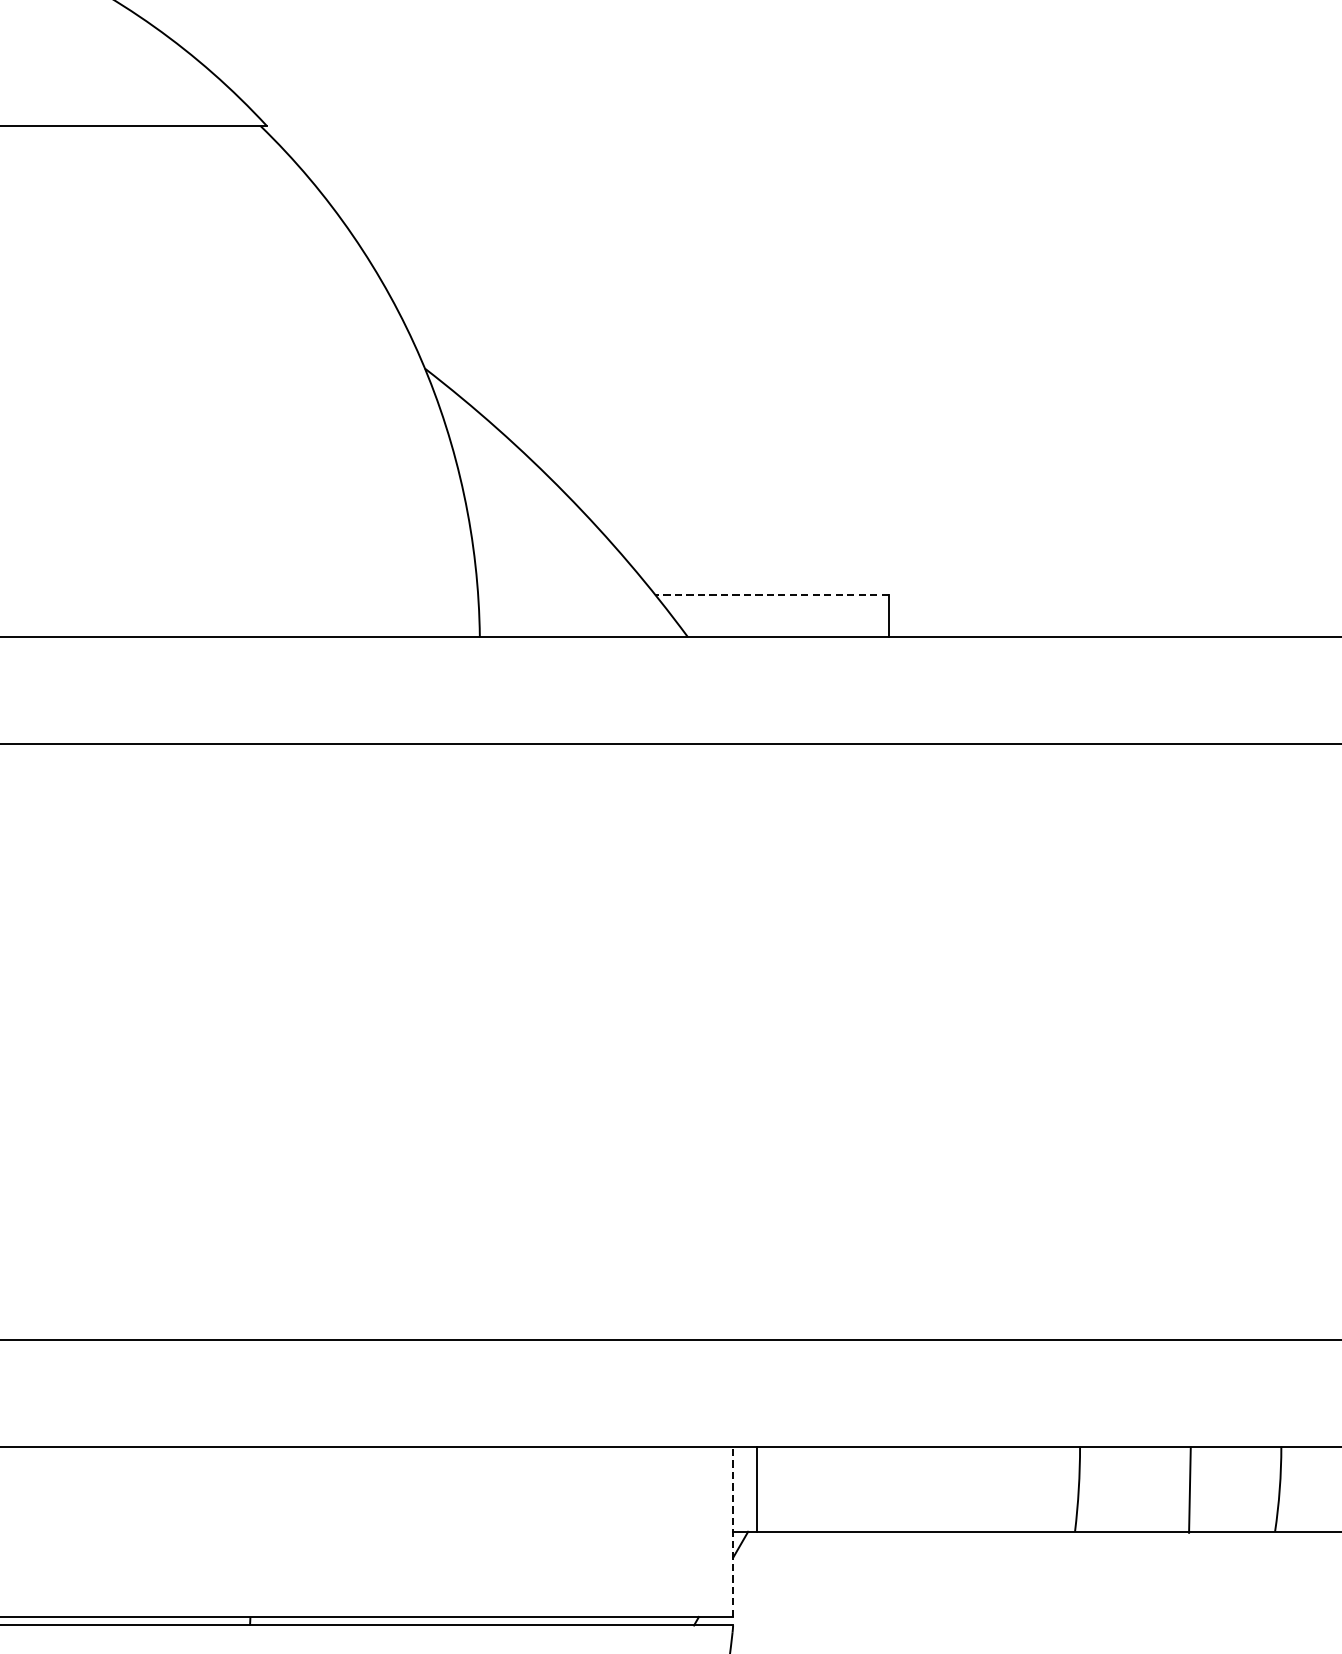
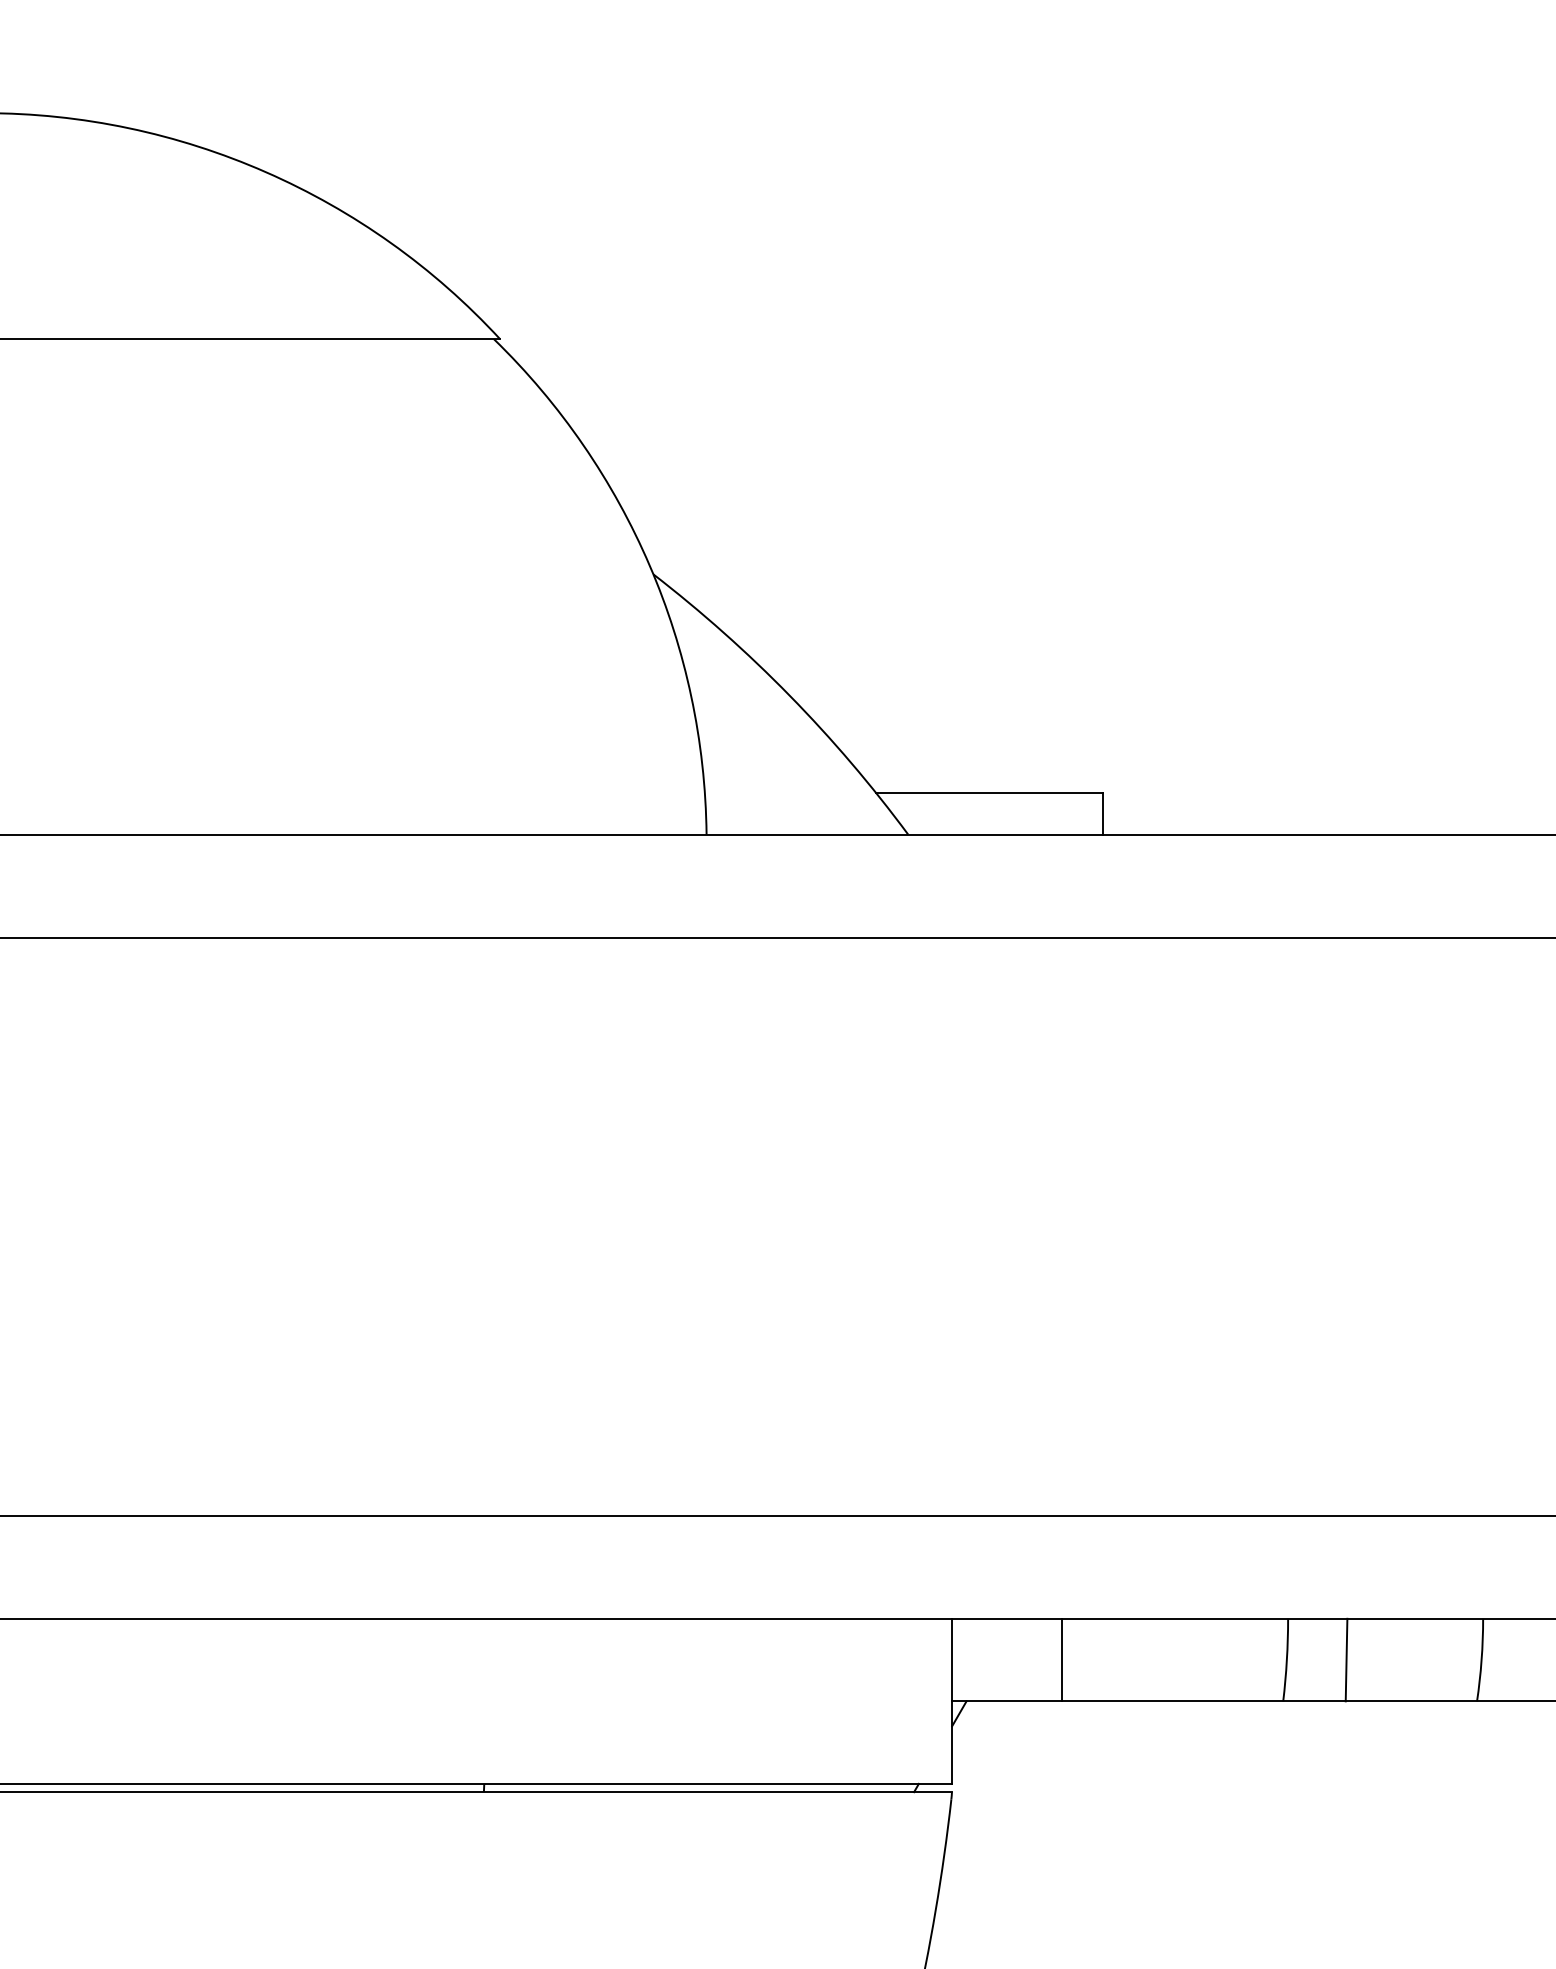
line: (771, 594) -> (989, 793), dashed -> solid
line: (757, 1488) -> (1062, 1659), moved
line: (1189, 1489) -> (1346, 1659), moved
line: (733, 1531) -> (952, 1701), dashed -> solid

